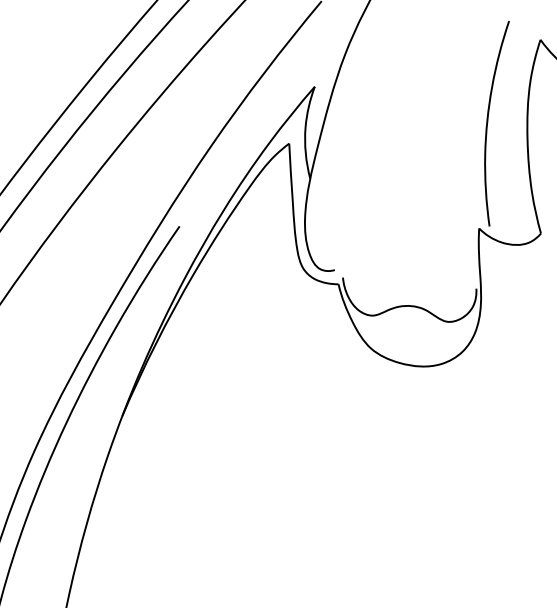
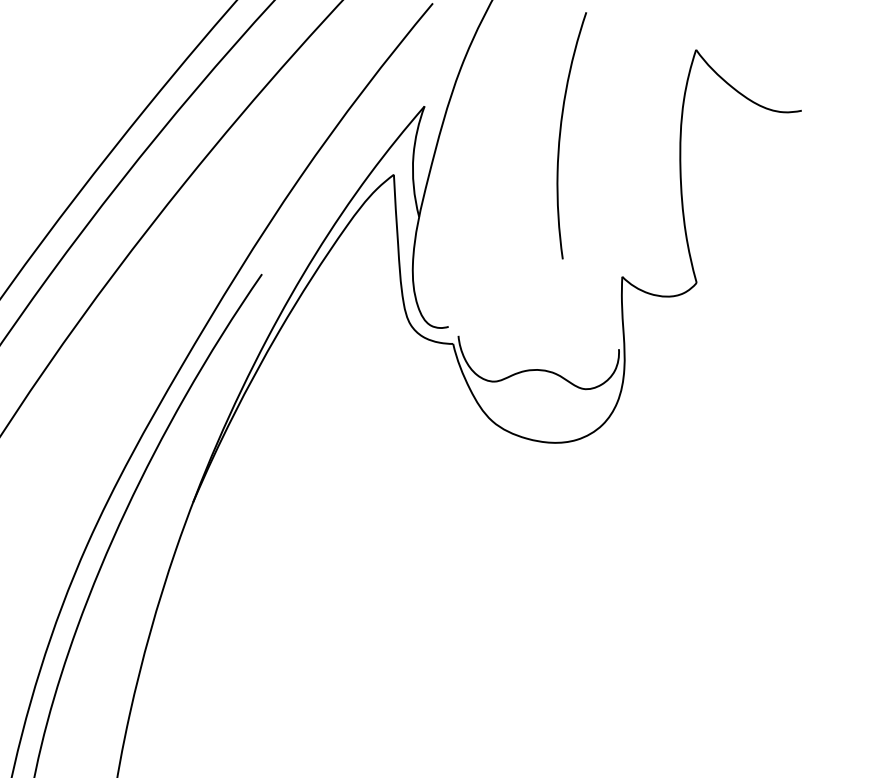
curve: (488, 120) -> (561, 132), moved

